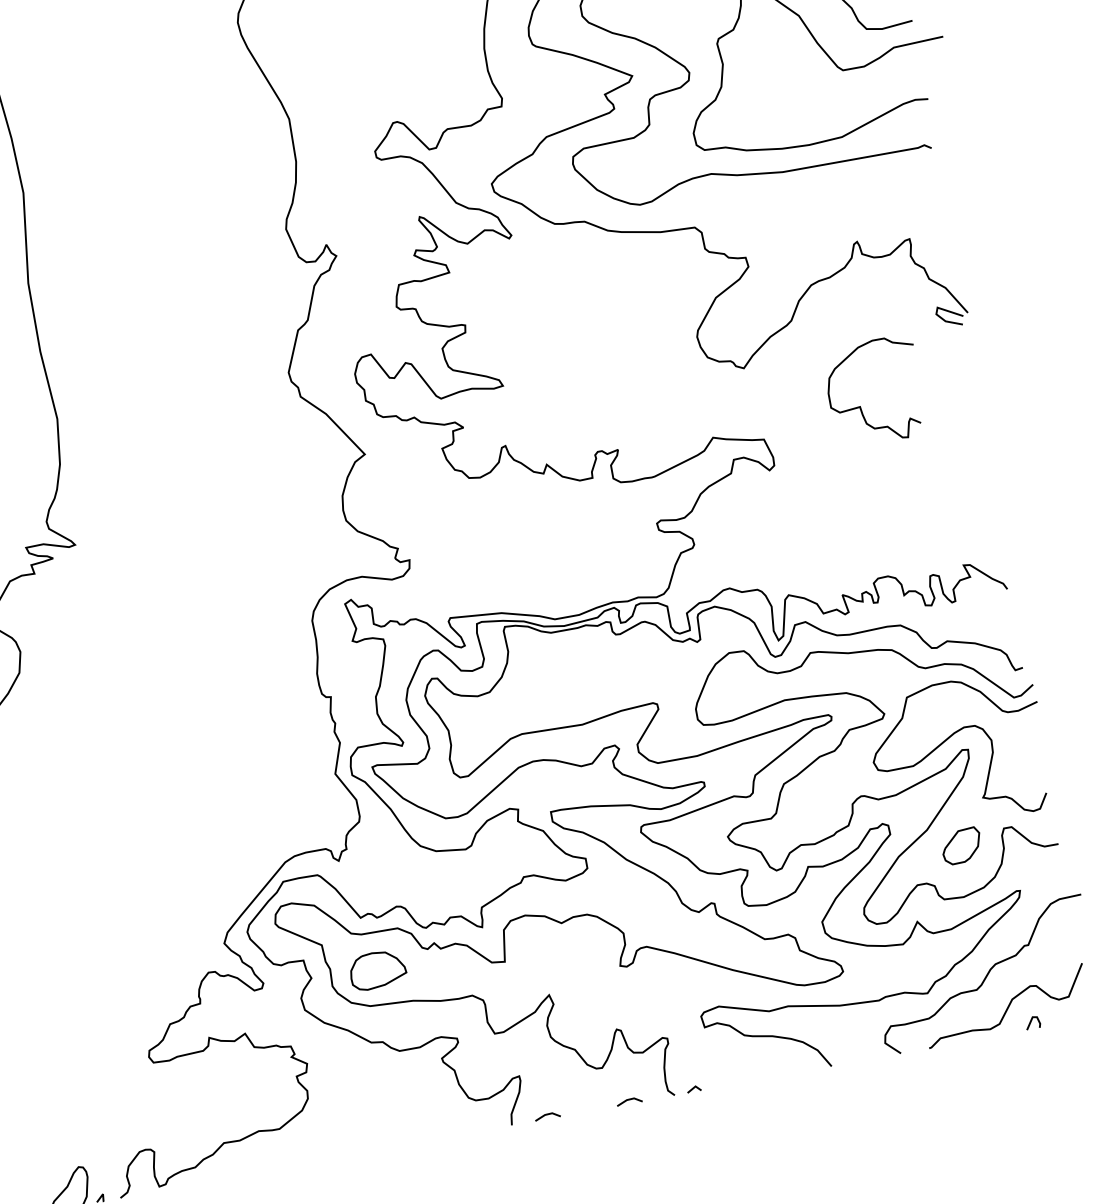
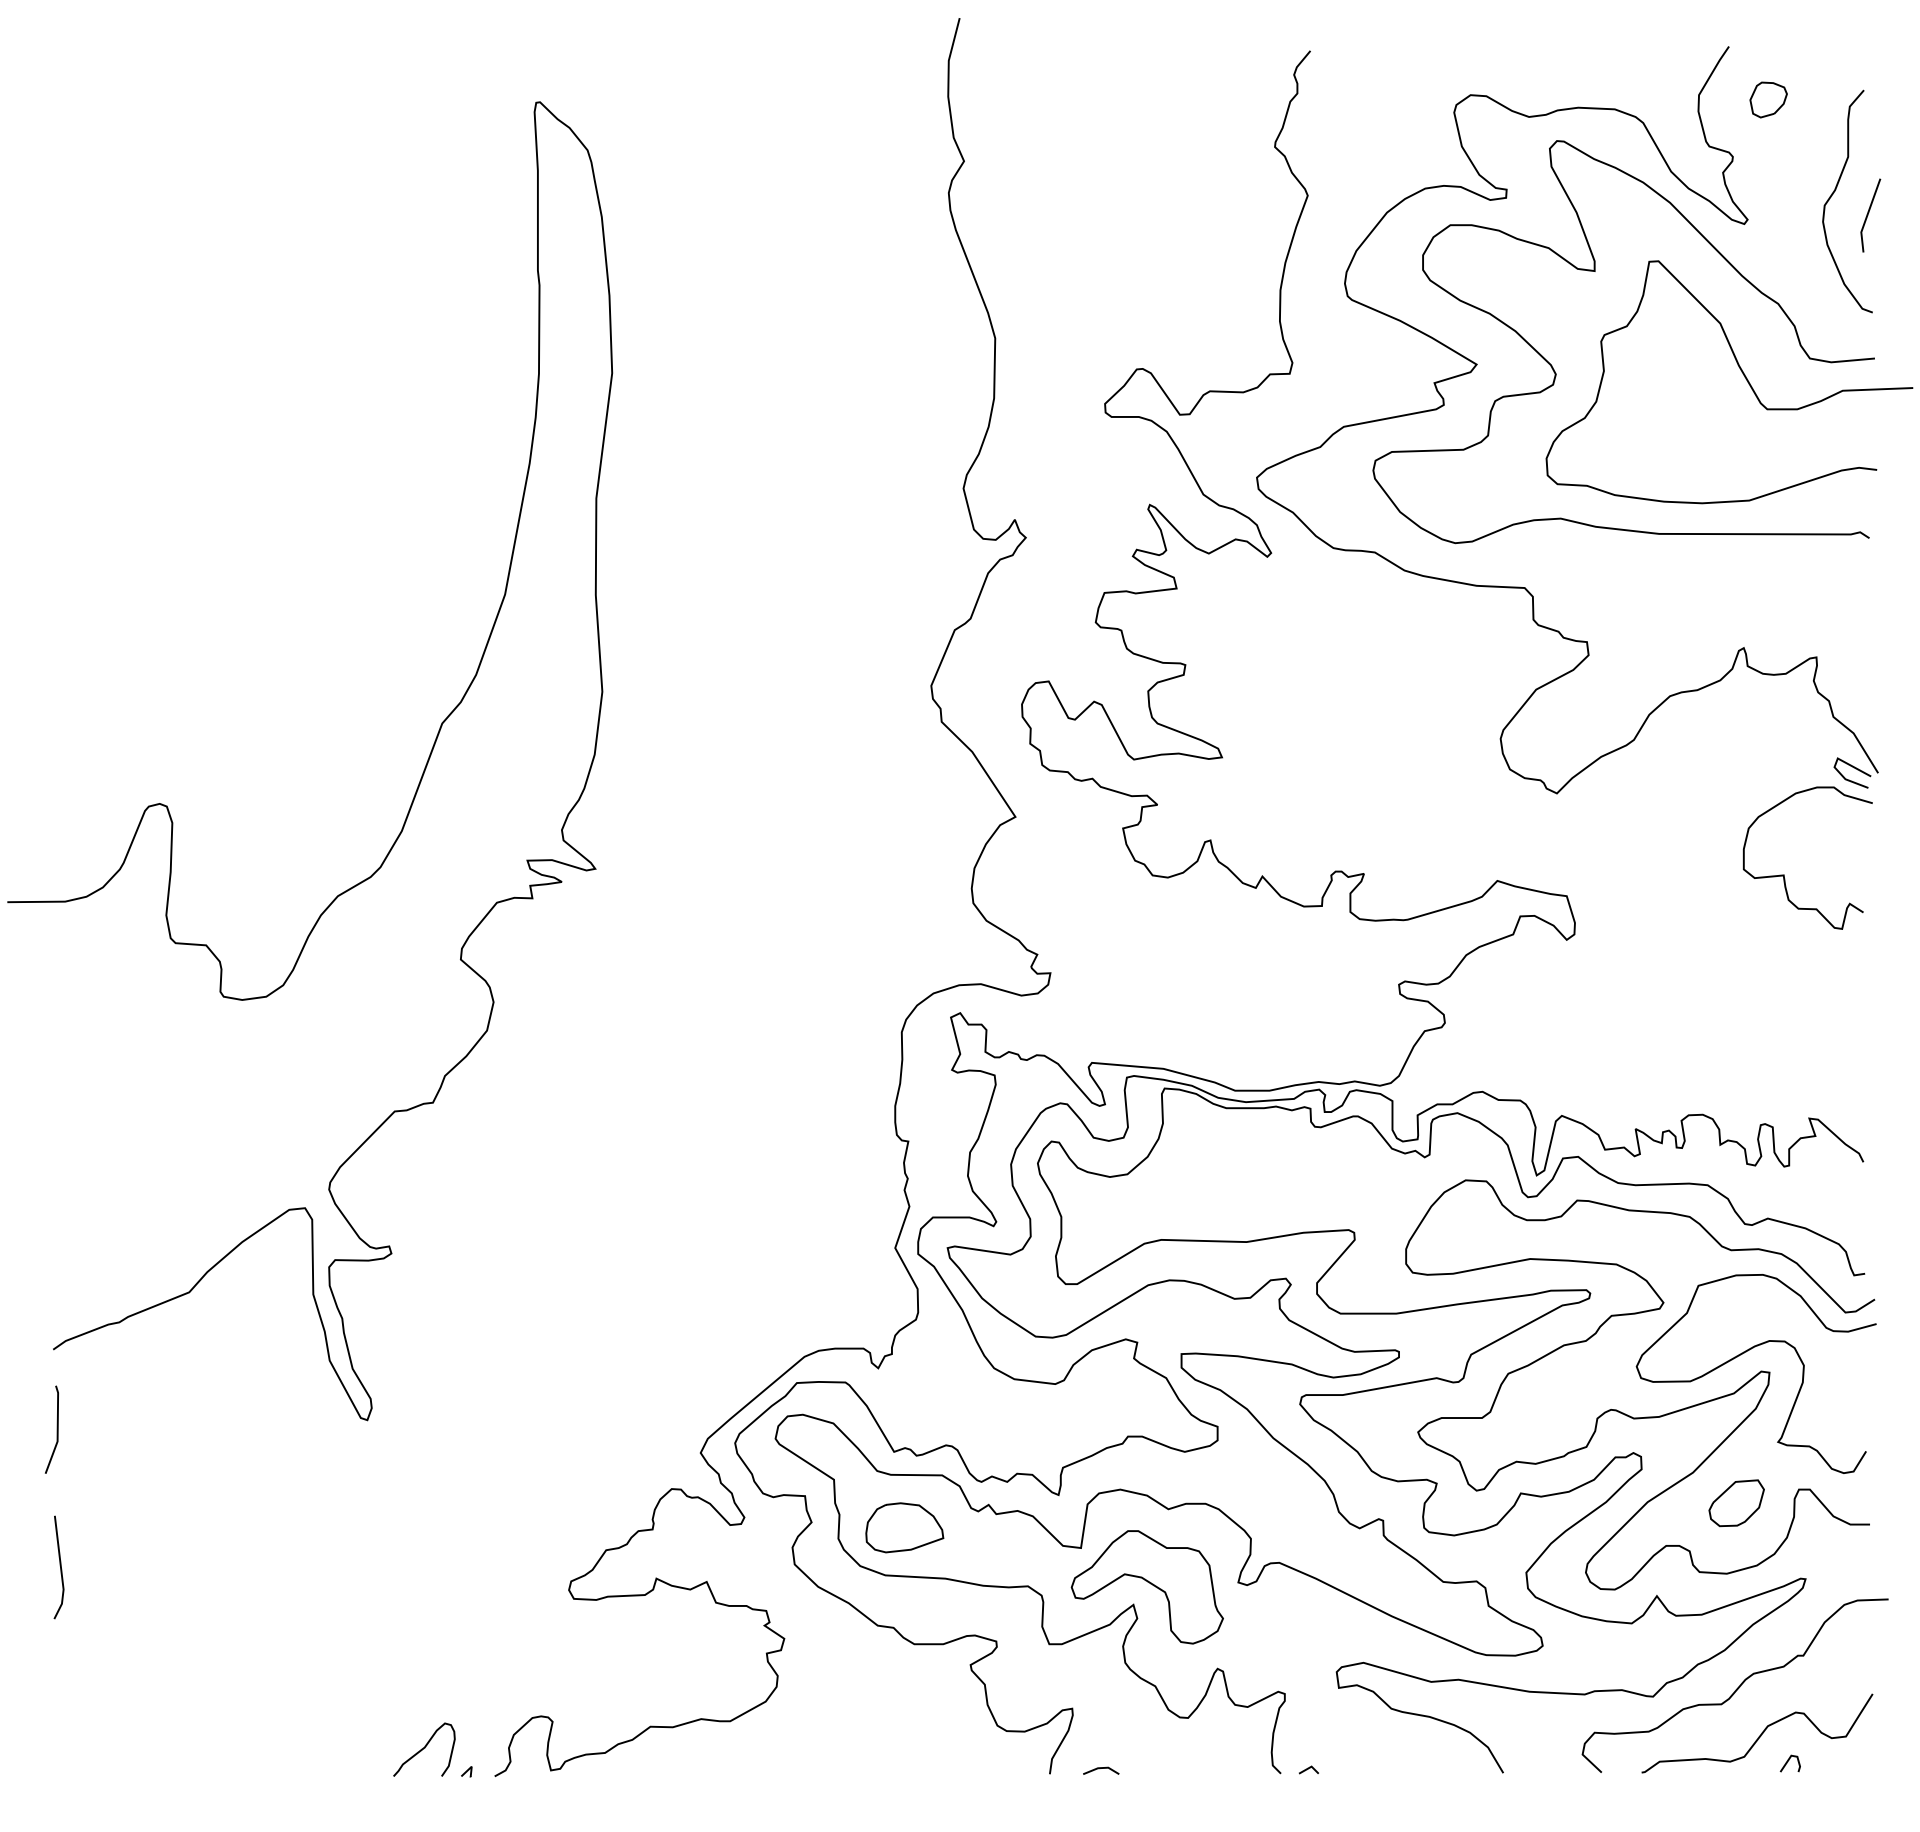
curve: (860, 406) -> (1784, 874), moved
part: (556, 981) -> (1146, 1587), added
line: (629, 1099) -> (1217, 1768), removed

